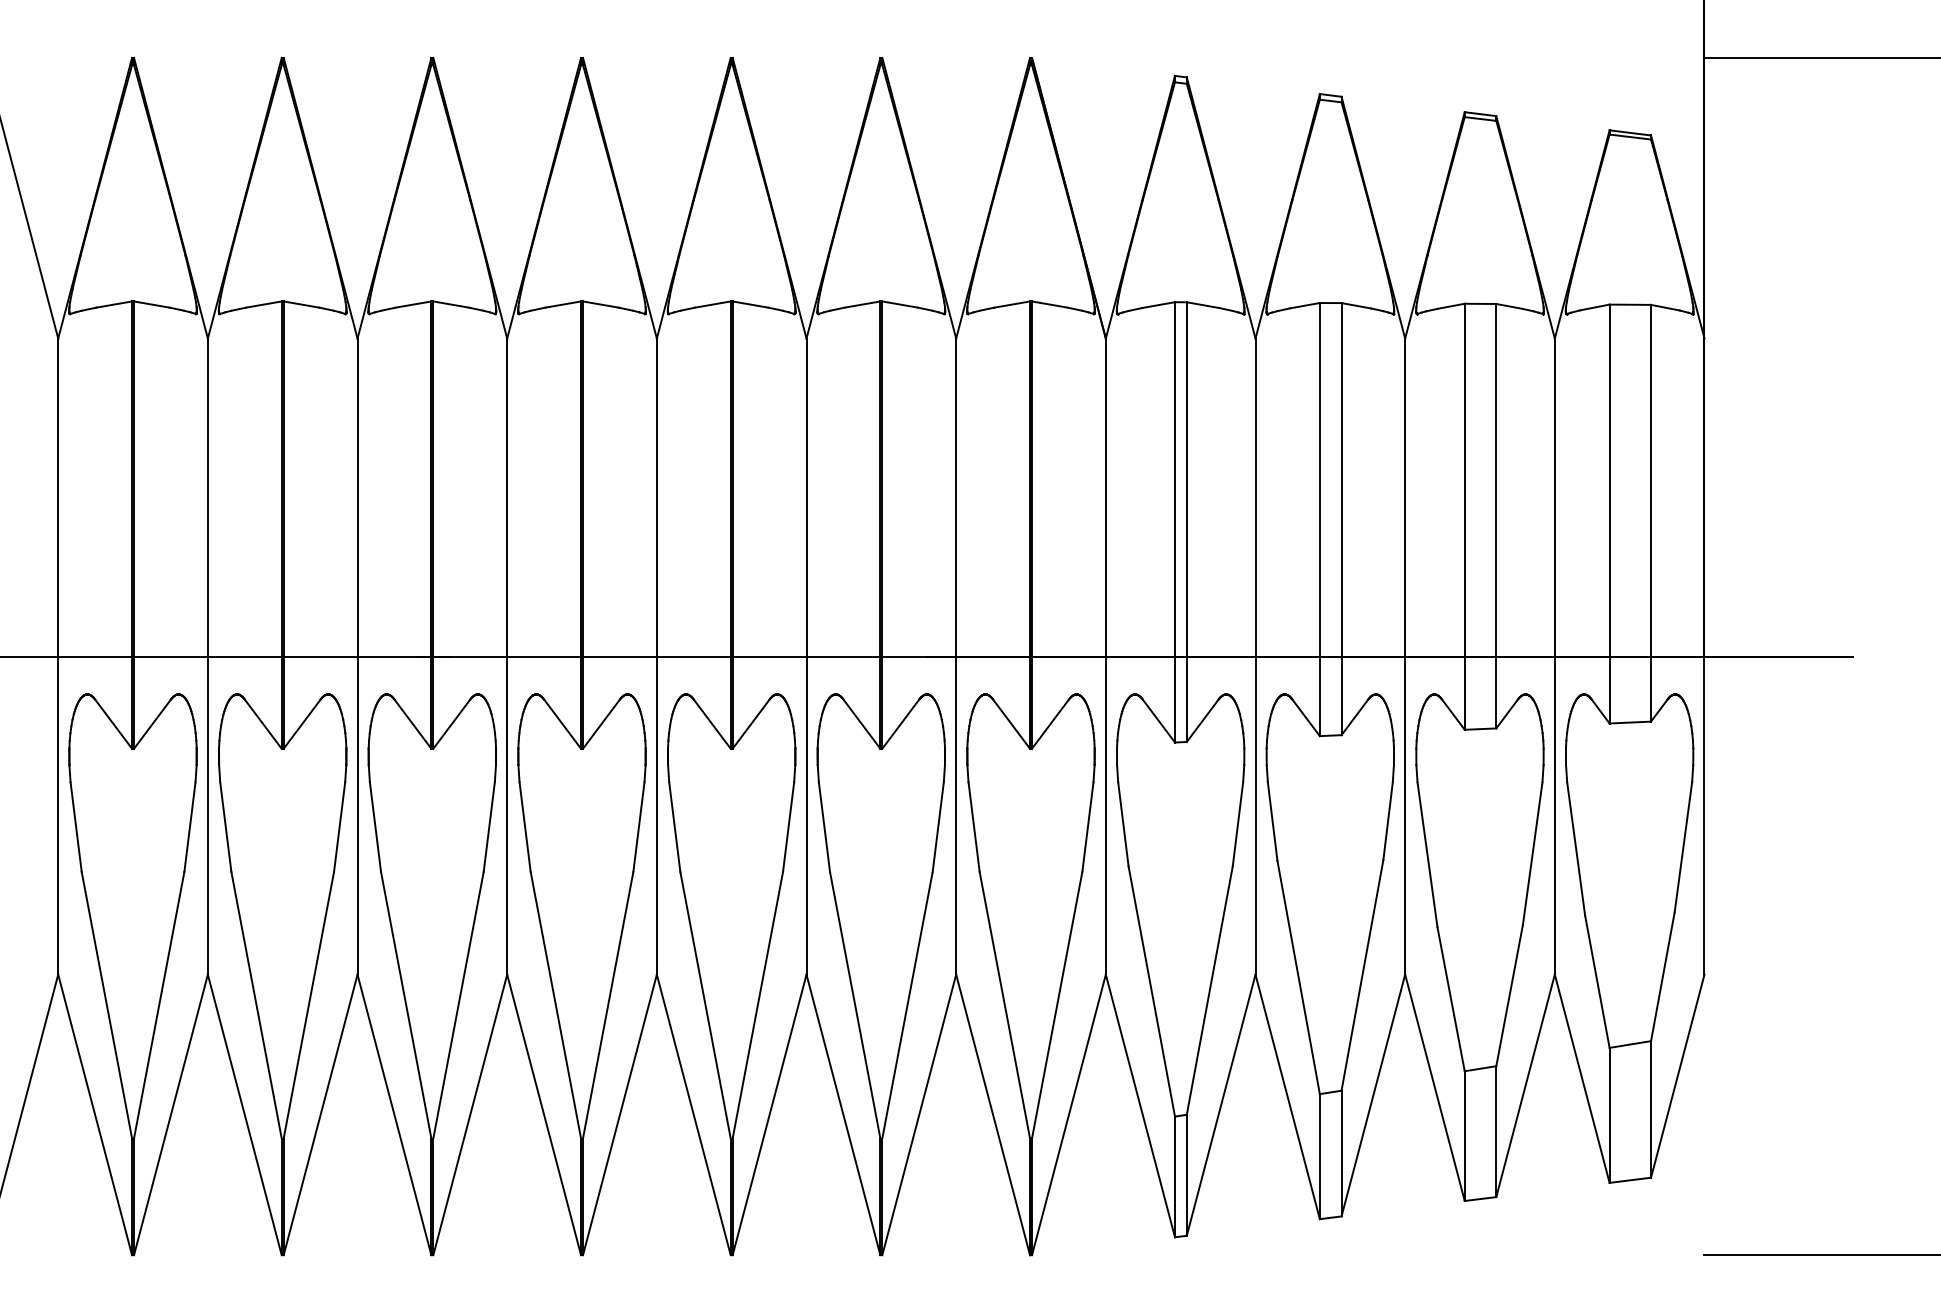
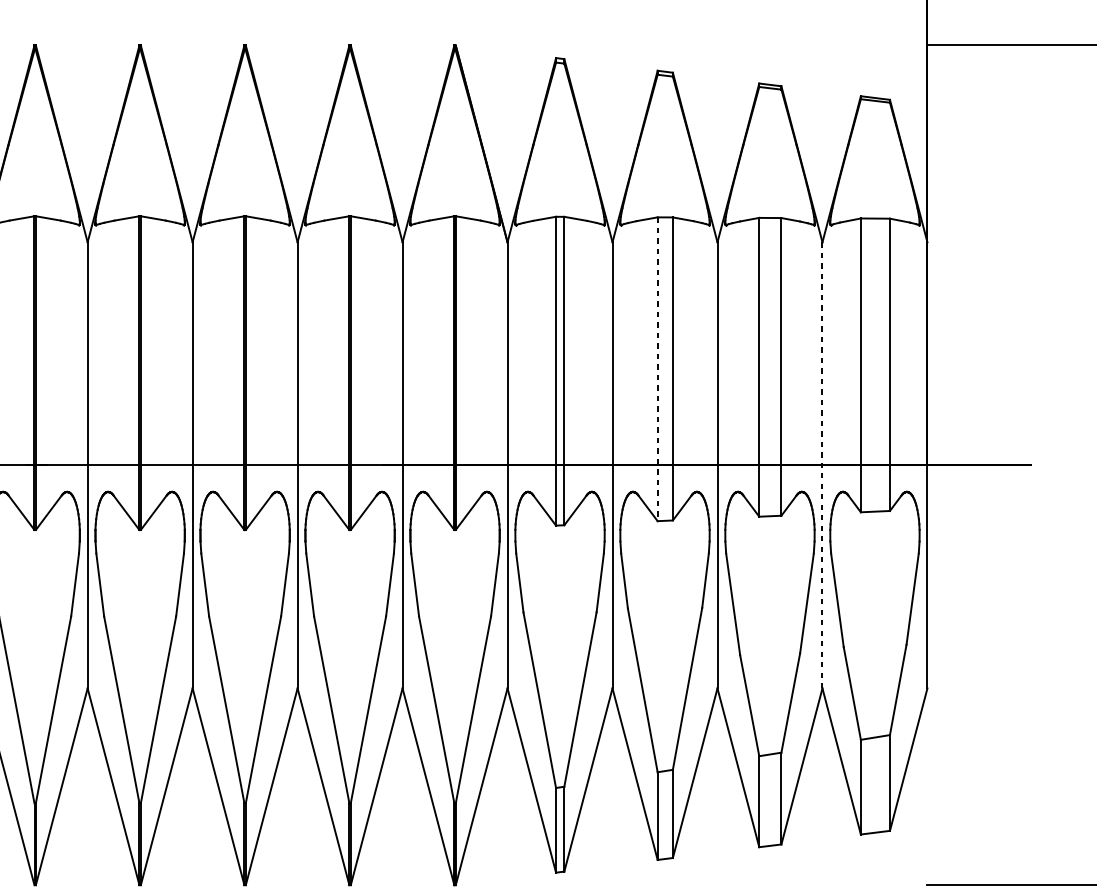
line: (1319, 519) -> (657, 369), solid -> dashed
line: (1554, 656) -> (822, 465), solid -> dashed

